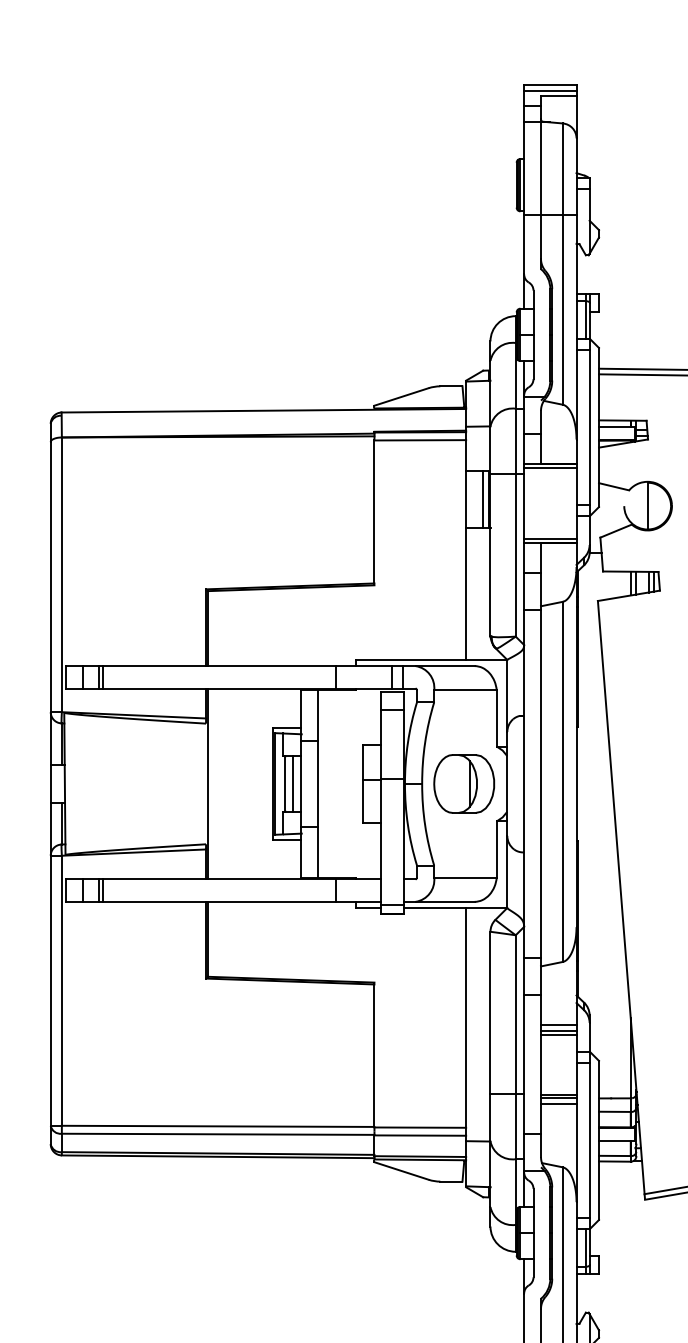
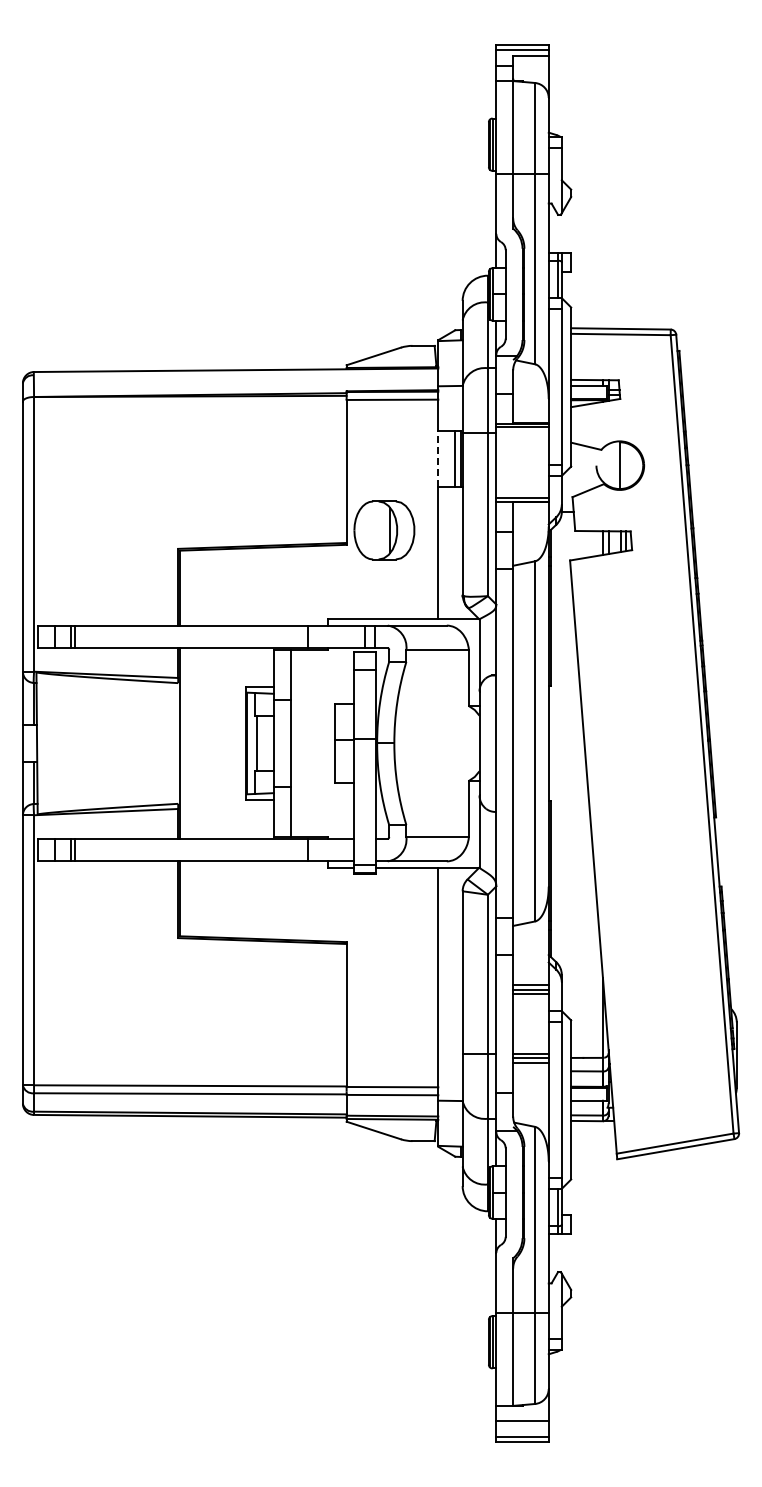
line: (466, 498) -> (438, 458), solid -> dashed
line: (293, 783) -> (265, 743), removed
part: (464, 783) -> (384, 530), moved

